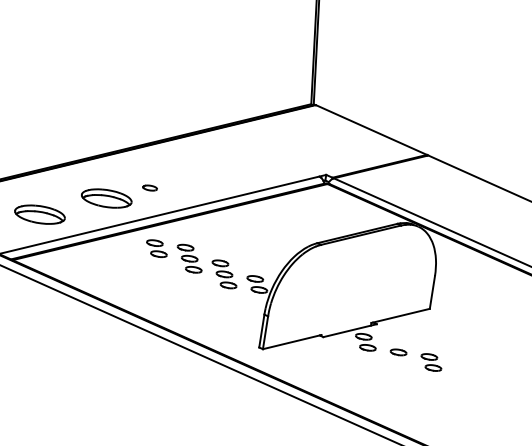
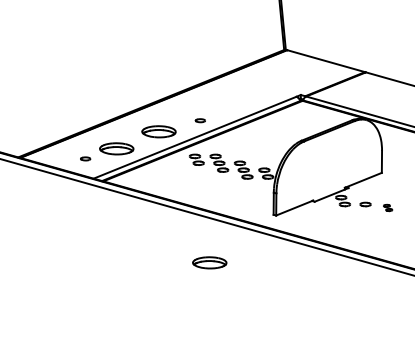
part: (148, 187) -> (199, 120), moved
part: (430, 361) -> (387, 207), size x0.6
part: (153, 404) -> (209, 262), added

